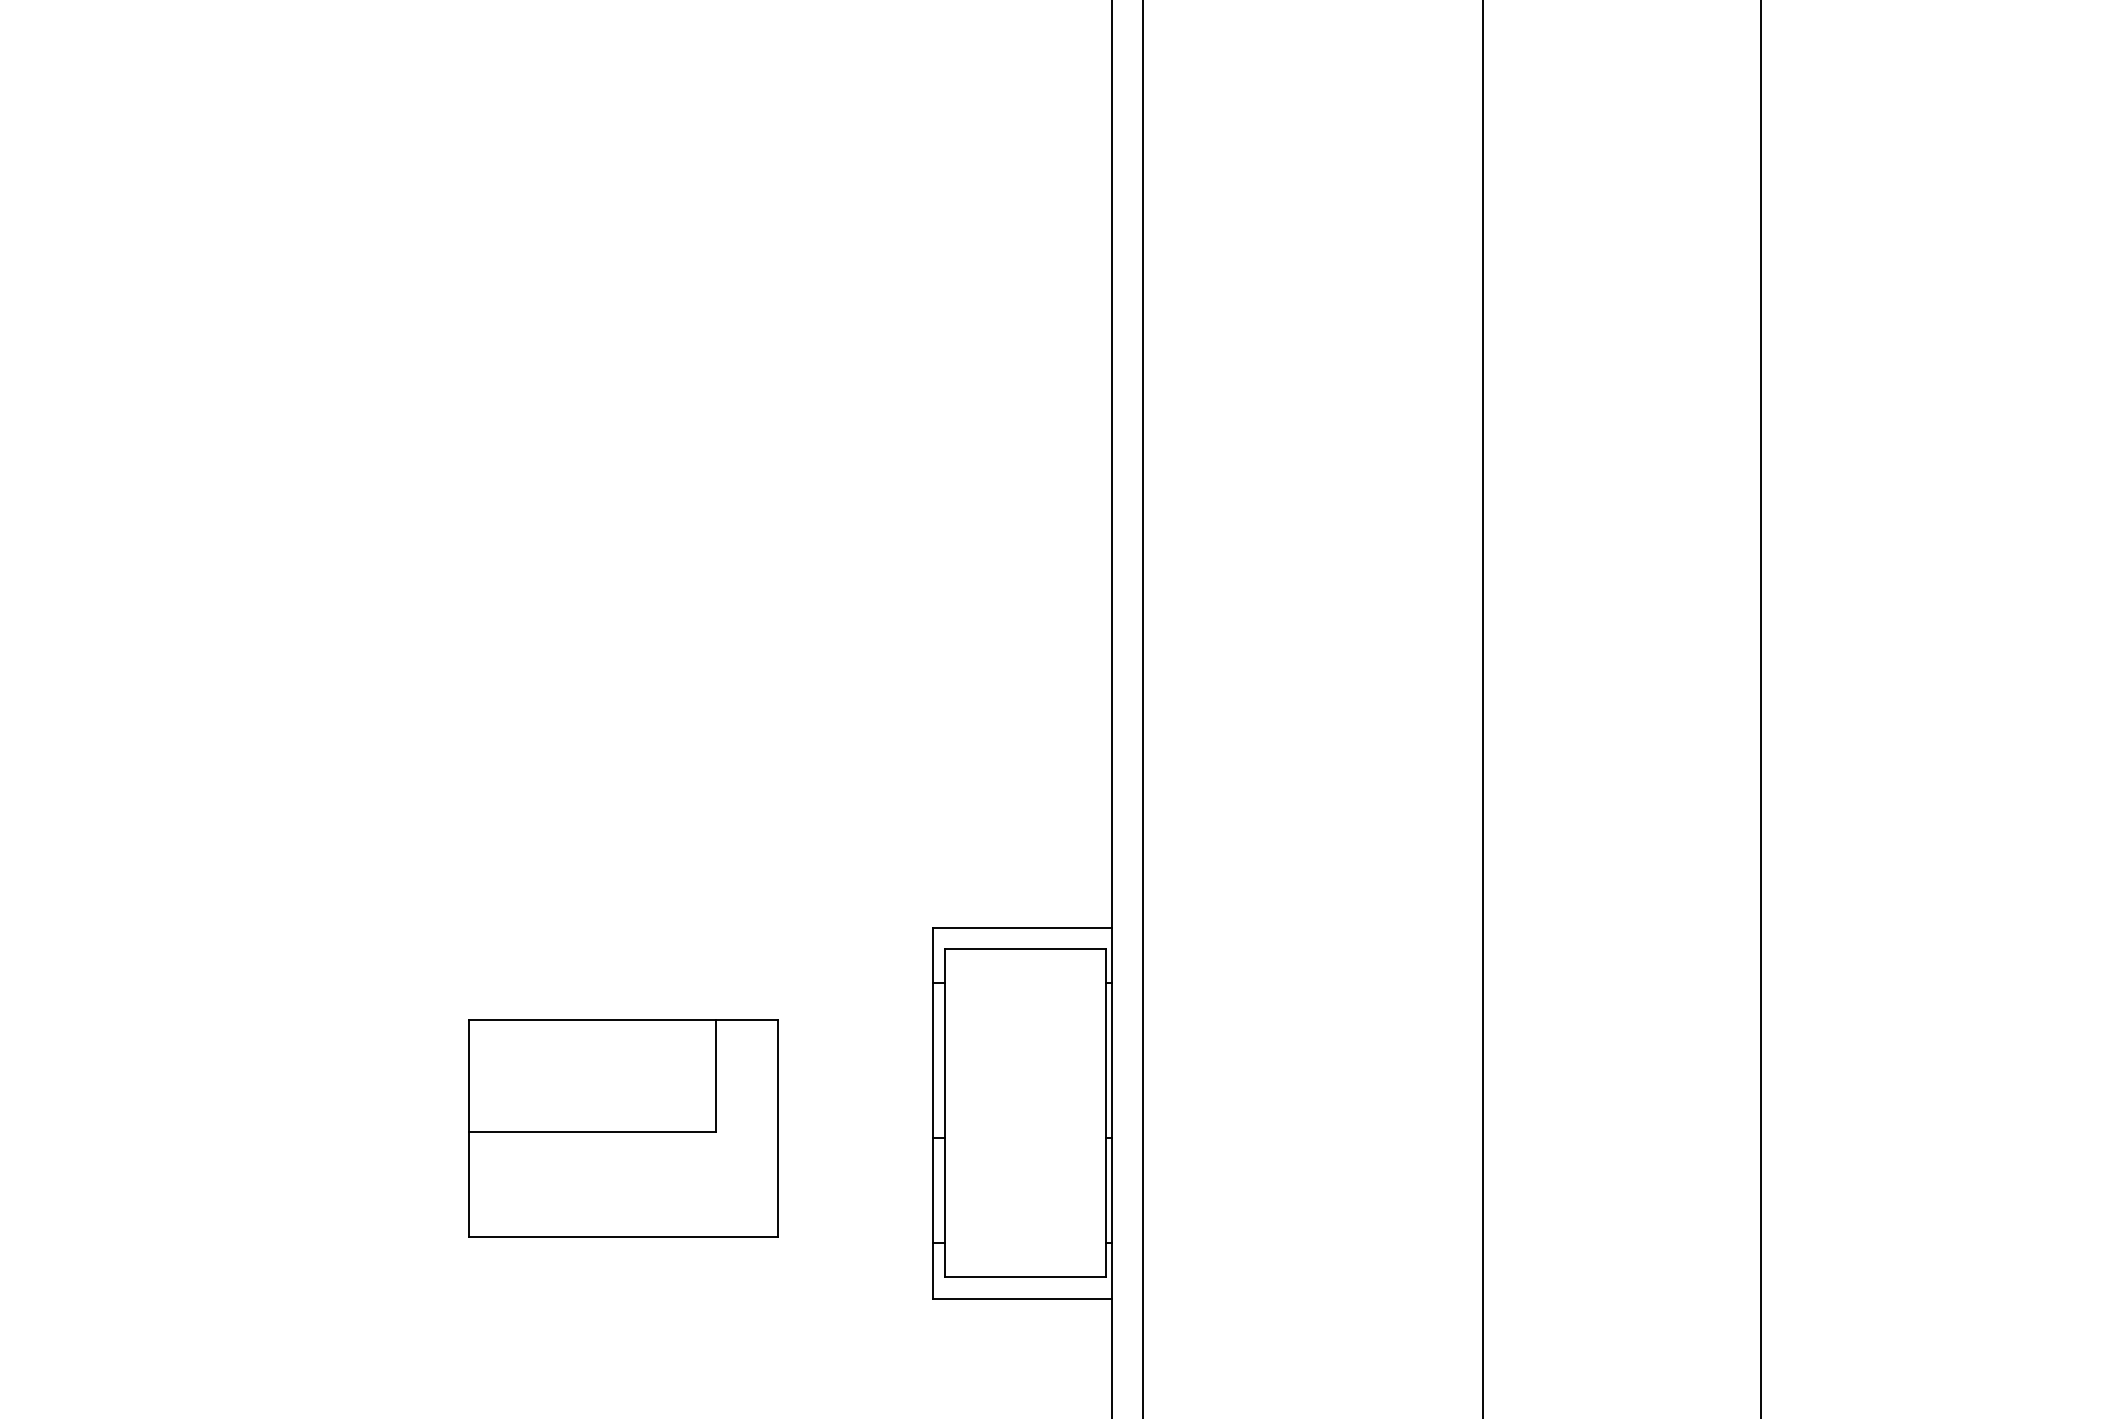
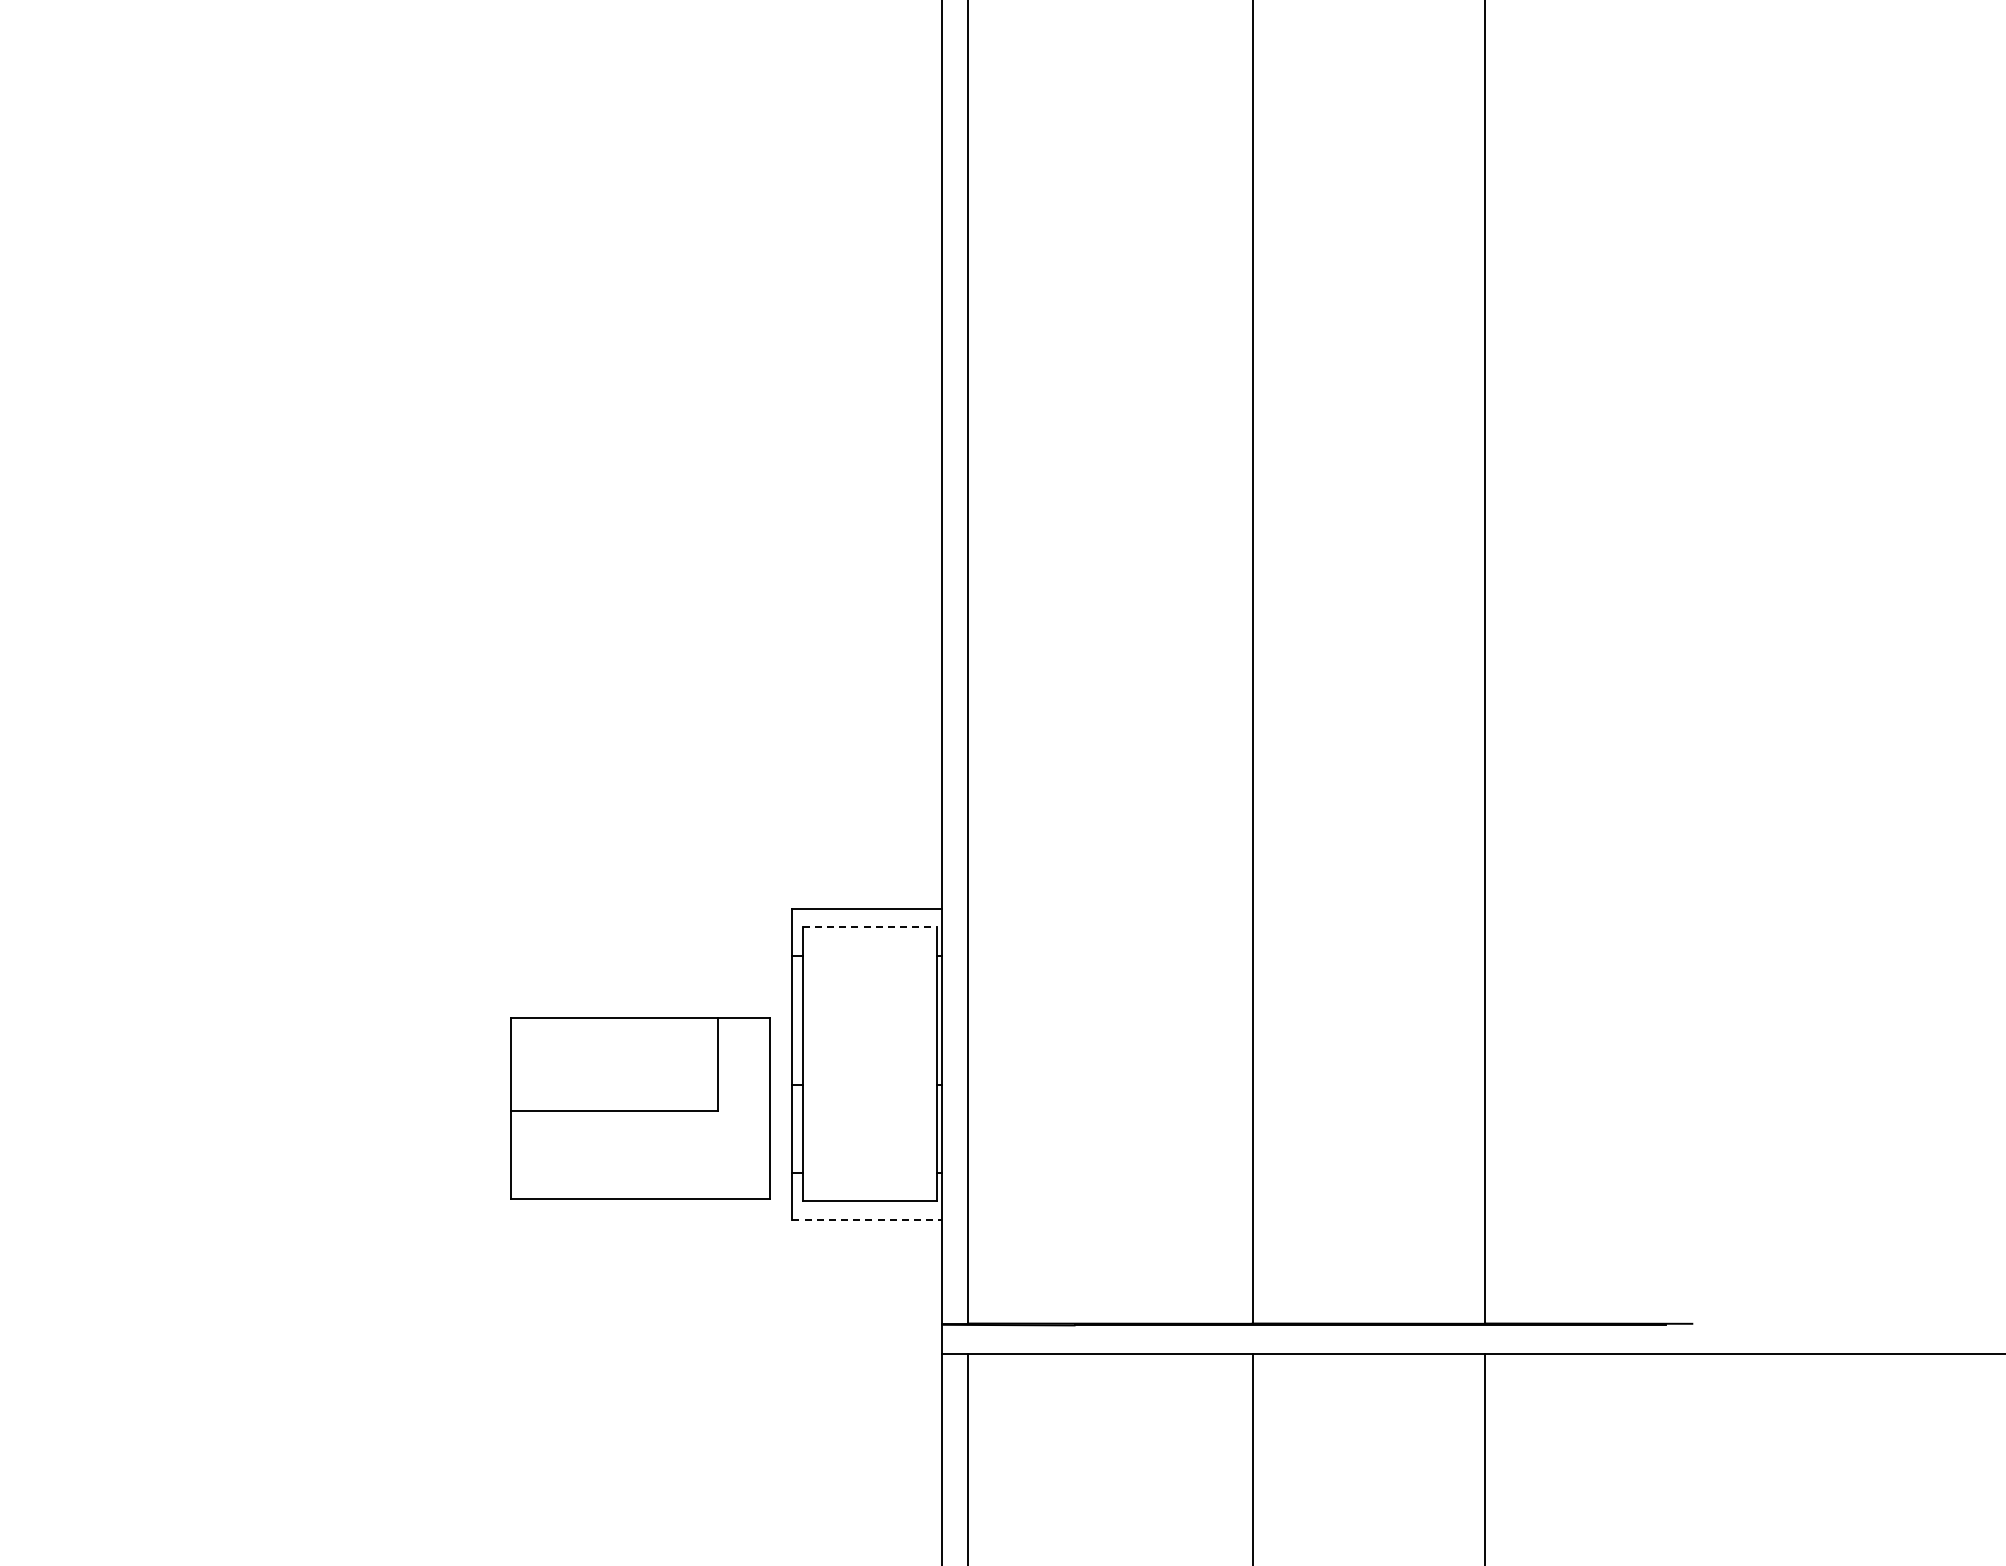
line: (1026, 949) -> (870, 927), solid -> dashed
part: (623, 1128) -> (640, 1108), moved
line: (1022, 1298) -> (867, 1219), solid -> dashed

